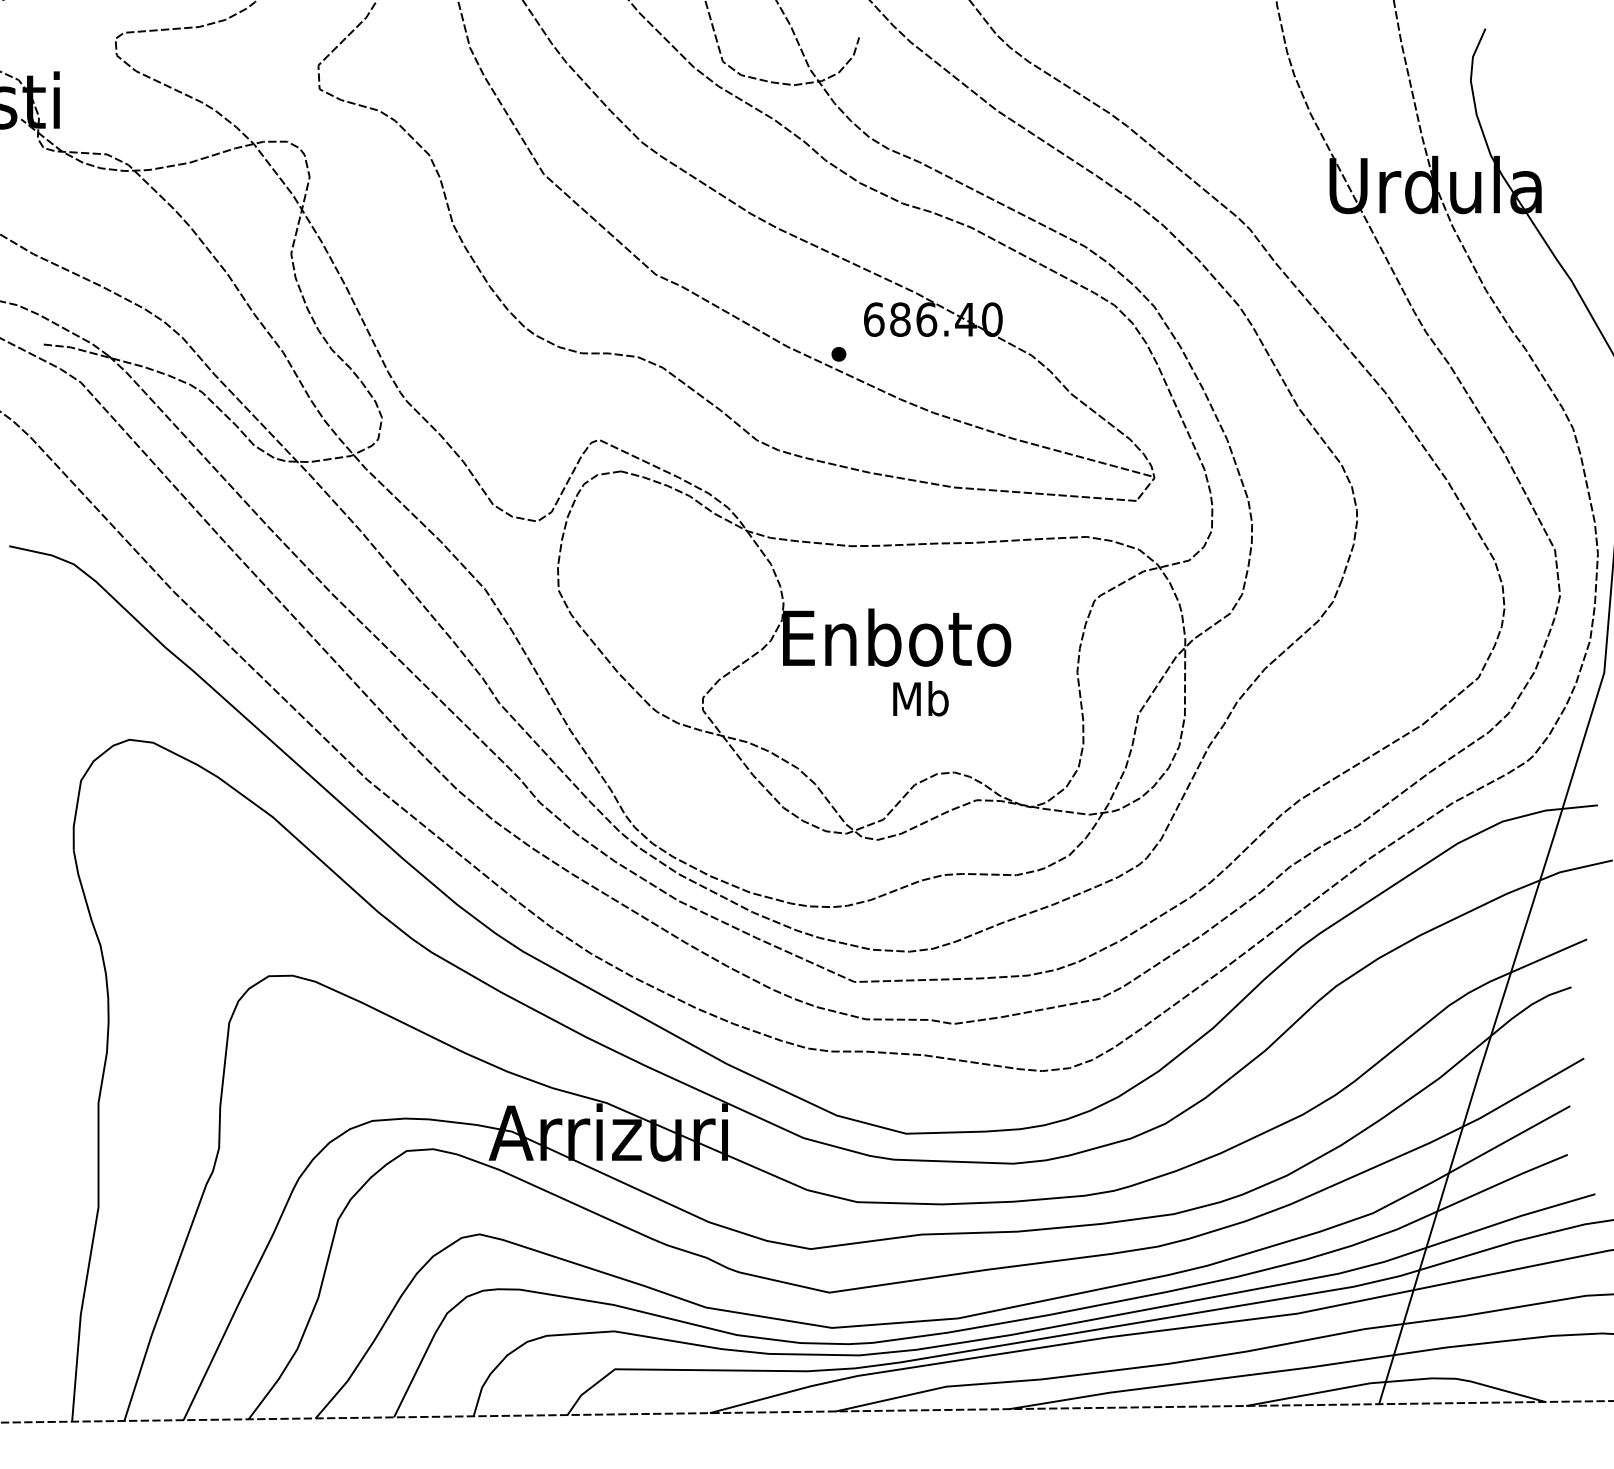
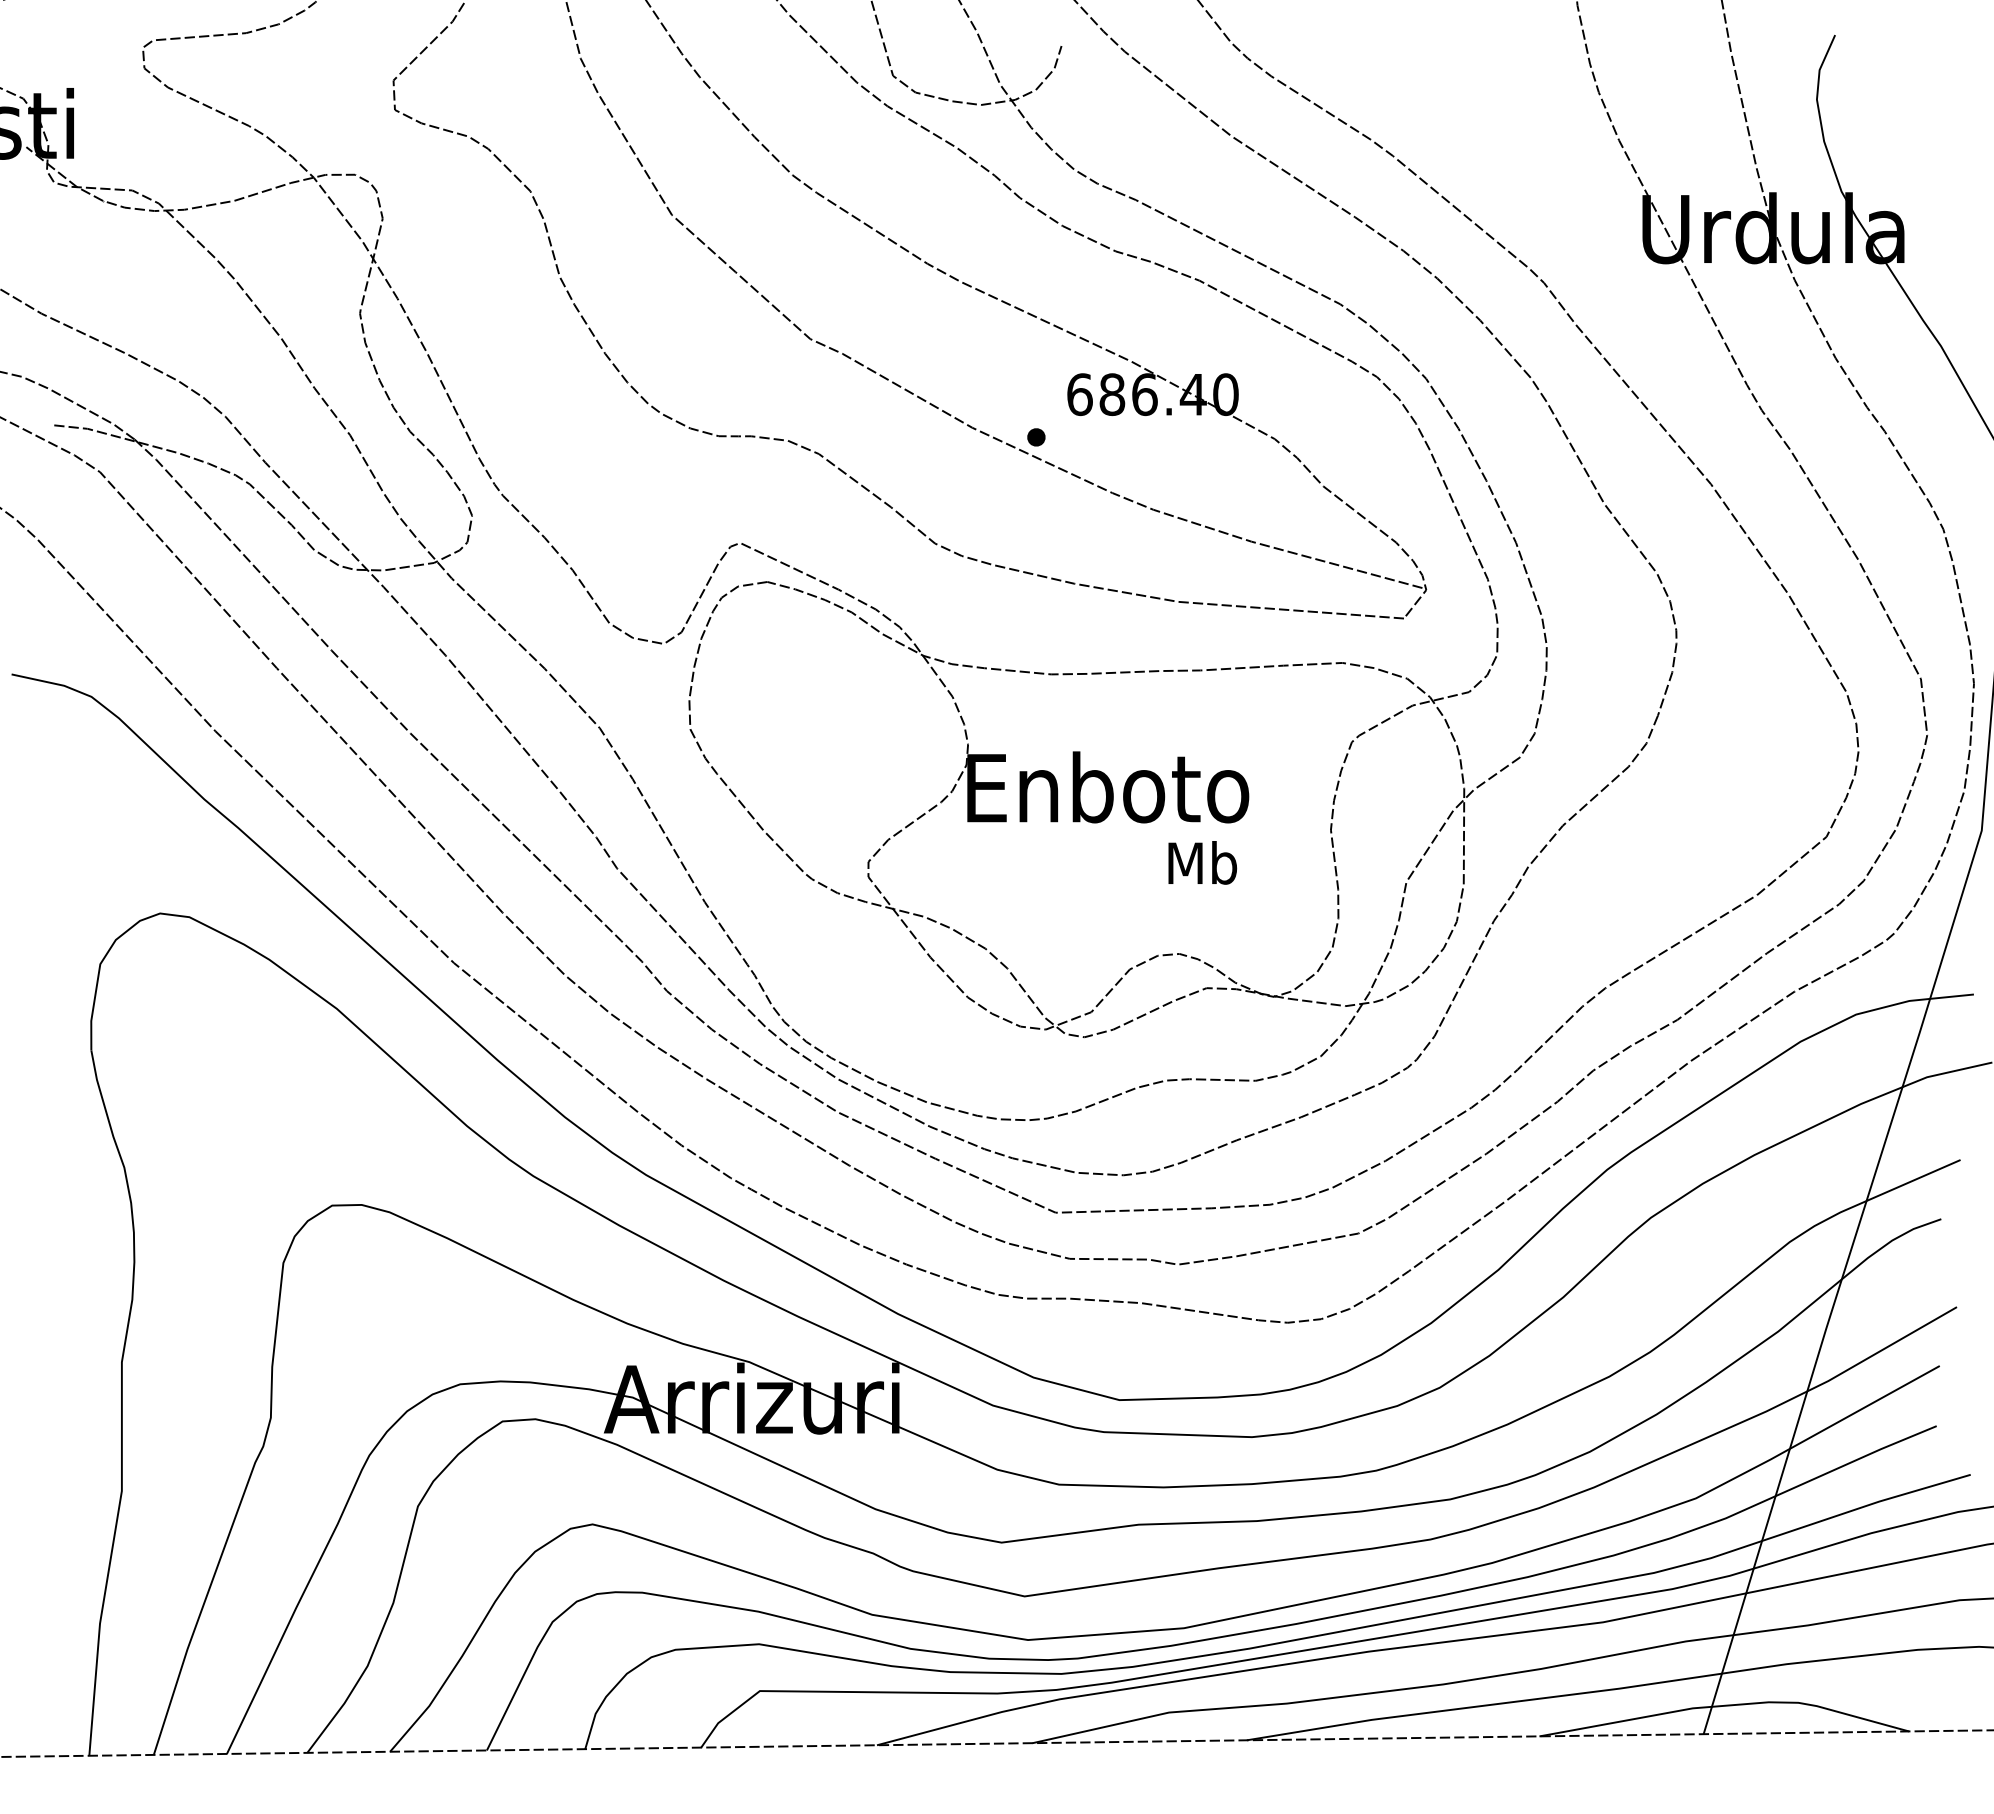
text: (920, 698) -> (1202, 862), moved

